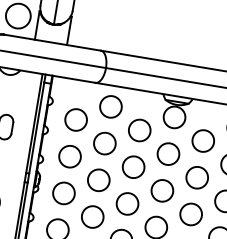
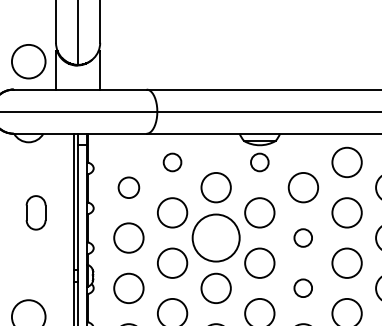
circle: (110, 106) -> (172, 162), size x0.6
circle: (174, 117) -> (259, 162), size x0.6
circle: (75, 119) -> (128, 187), size x0.7
circle: (133, 166) -> (215, 237), size x1.6
circle: (196, 177) -> (302, 237), size x0.6
circle: (190, 213) -> (302, 287), size x0.6

